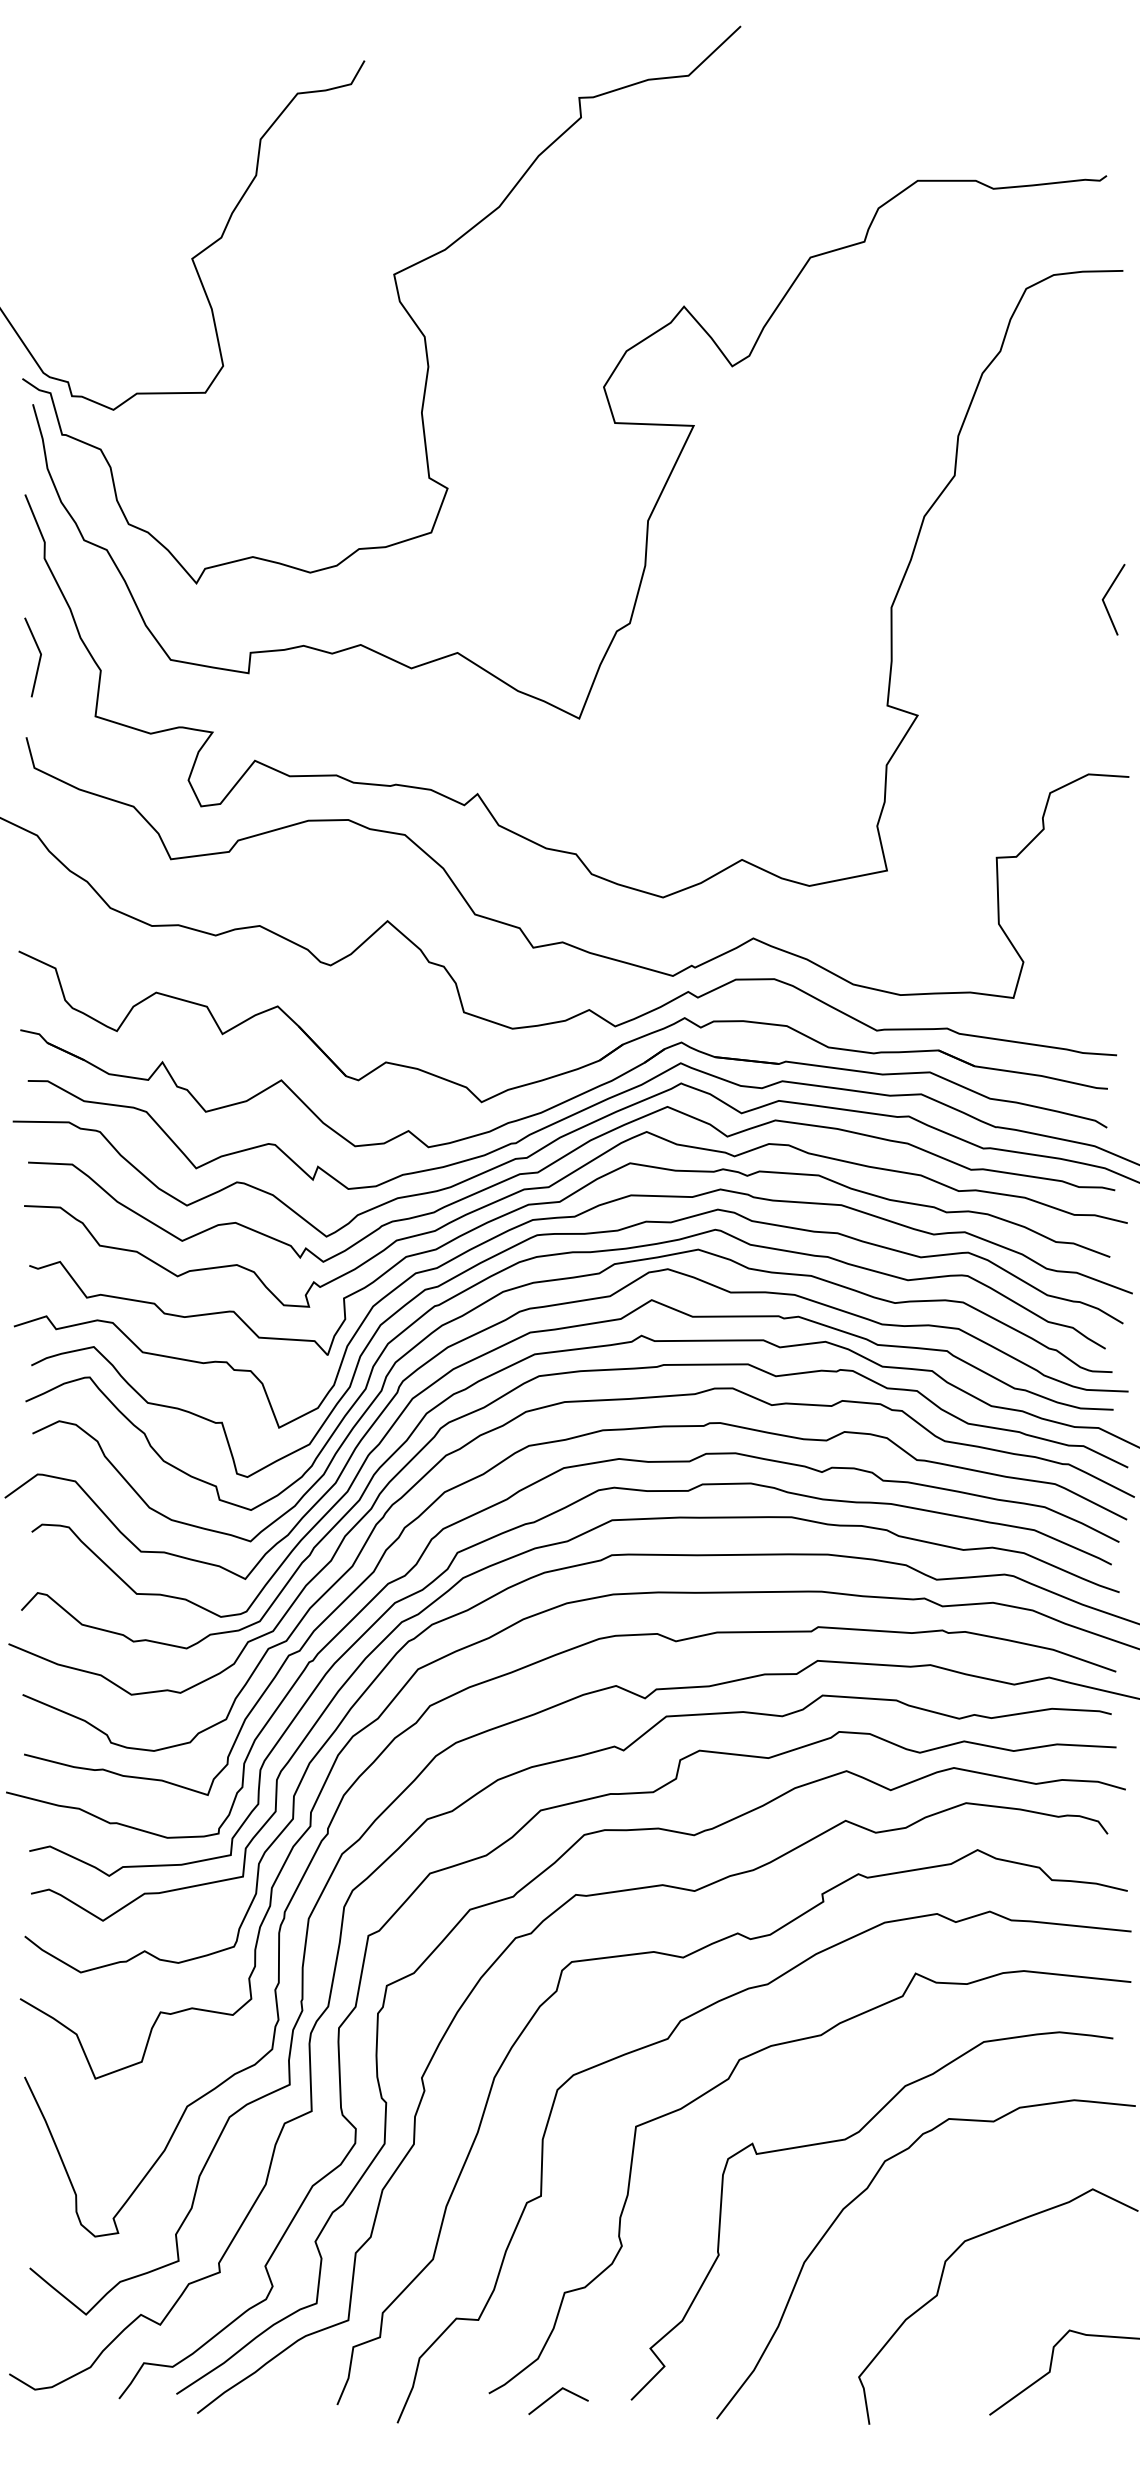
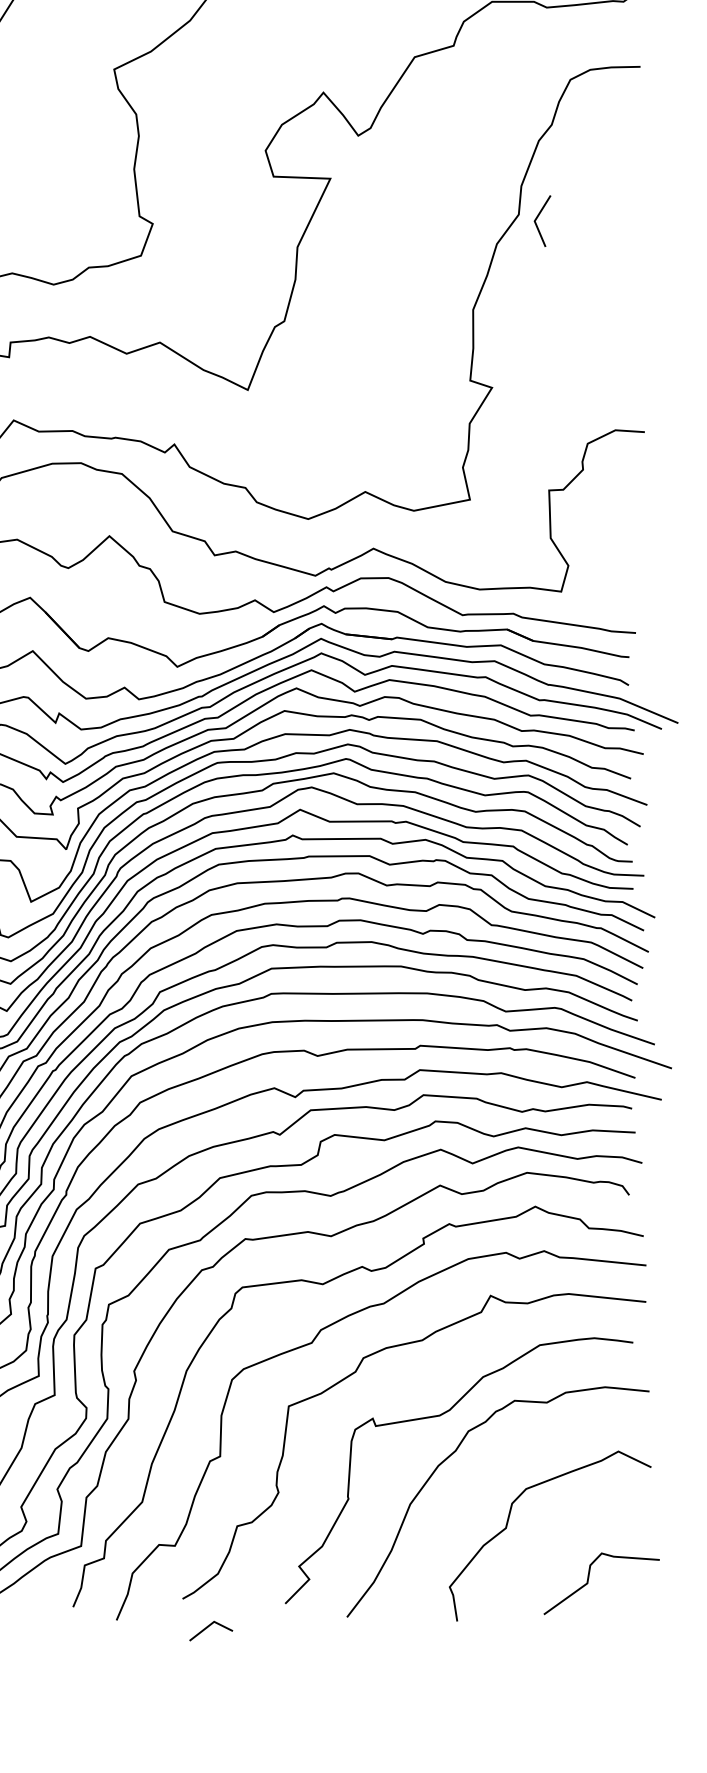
line: (1107, 594) -> (538, 217), moved
line: (553, 2396) -> (207, 1627), moved

